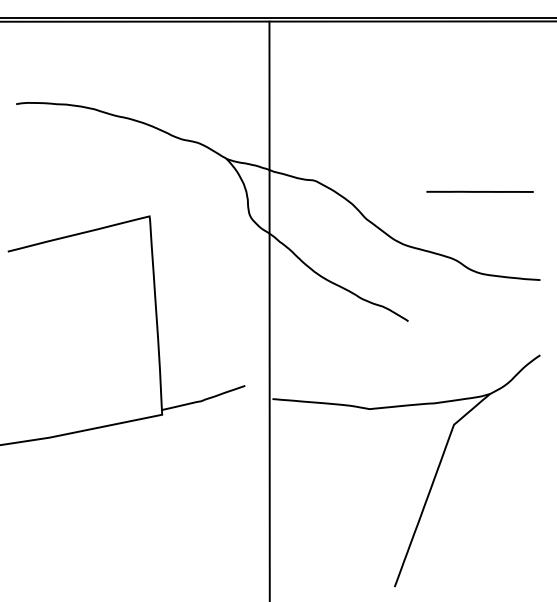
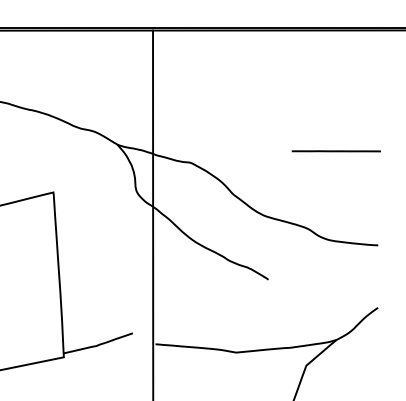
line: (479, 191) -> (335, 150), moved

